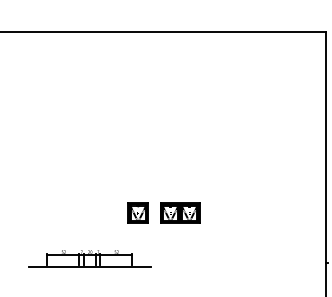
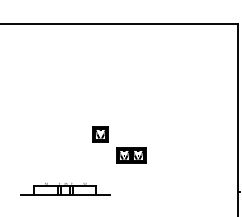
part: (137, 212) -> (100, 134), moved

